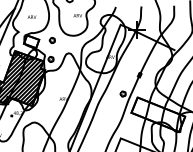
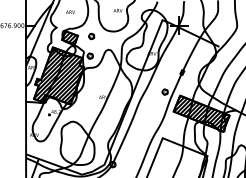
hatch: (31, 41) -> (69, 37), added
hatch: (158, 114) -> (201, 113), added

